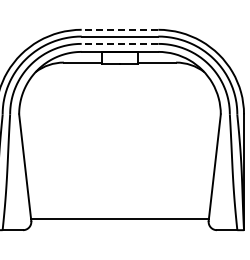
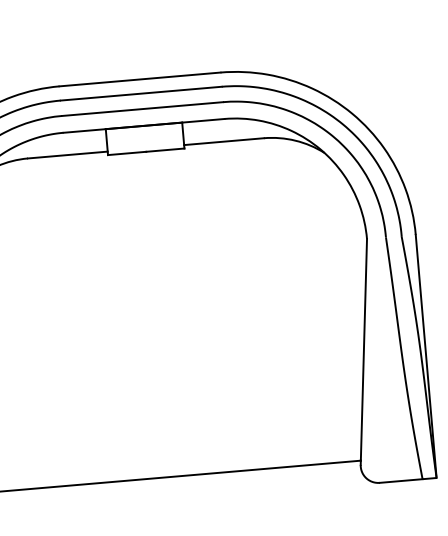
line: (119, 29) -> (138, 78), dashed -> solid
line: (119, 43) -> (141, 108), dashed -> solid

